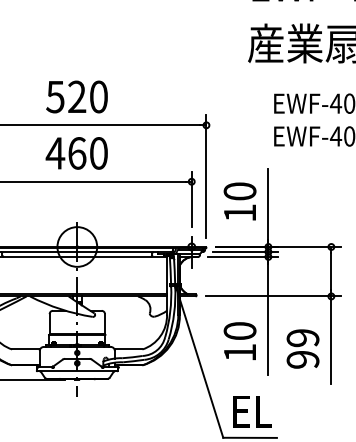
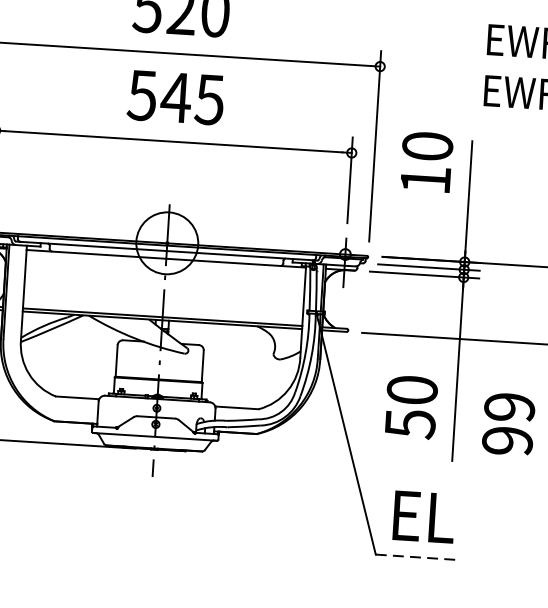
text: (76, 153) -> (175, 97), 460 -> 545
text: (239, 201) -> (425, 161), moved
text: (240, 353) -> (410, 425), 10 -> 50
line: (250, 437) -> (418, 556), solid -> dashed

